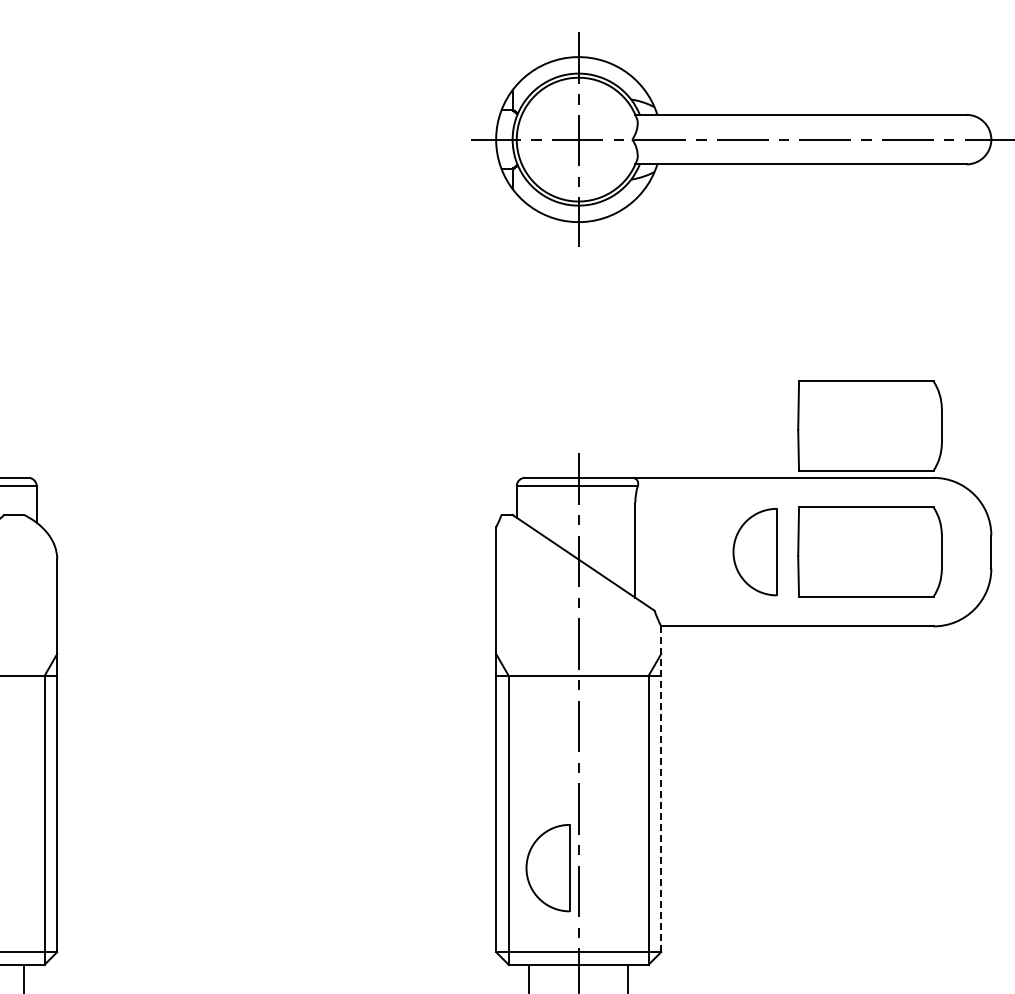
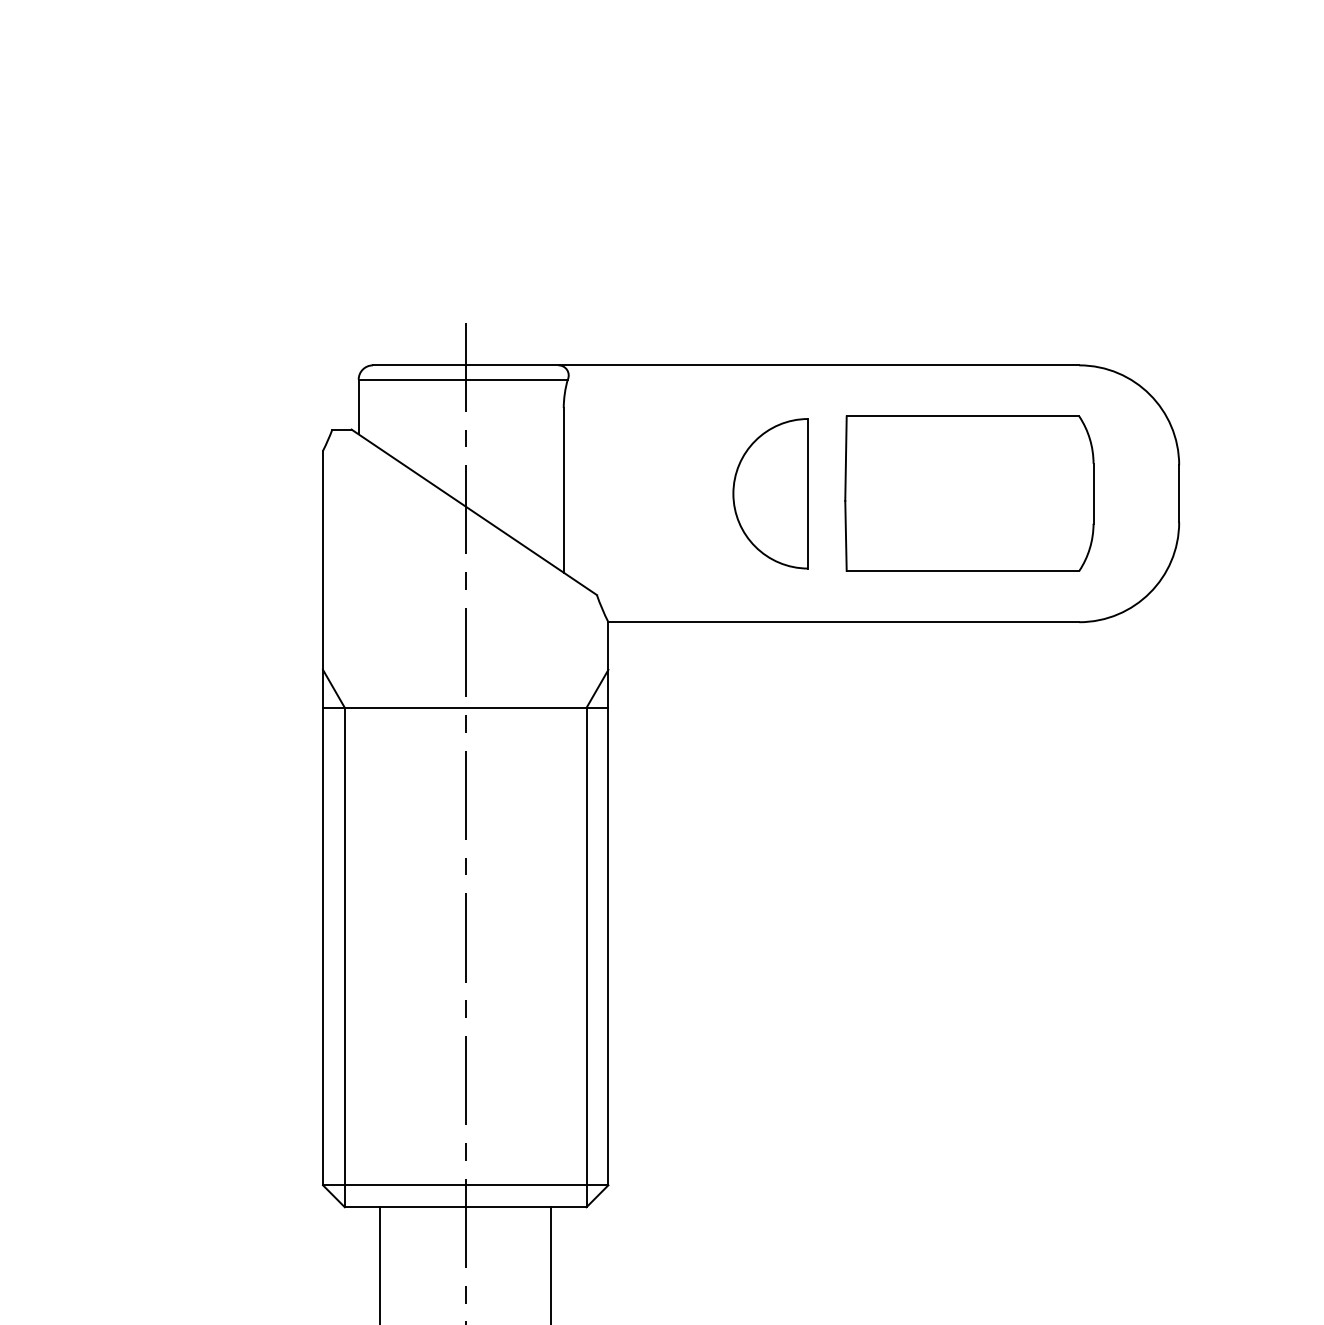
part: (869, 425) -> (968, 274), removed
line: (661, 789) -> (608, 904), dashed -> solid
part: (547, 868) -> (411, 1040), removed

